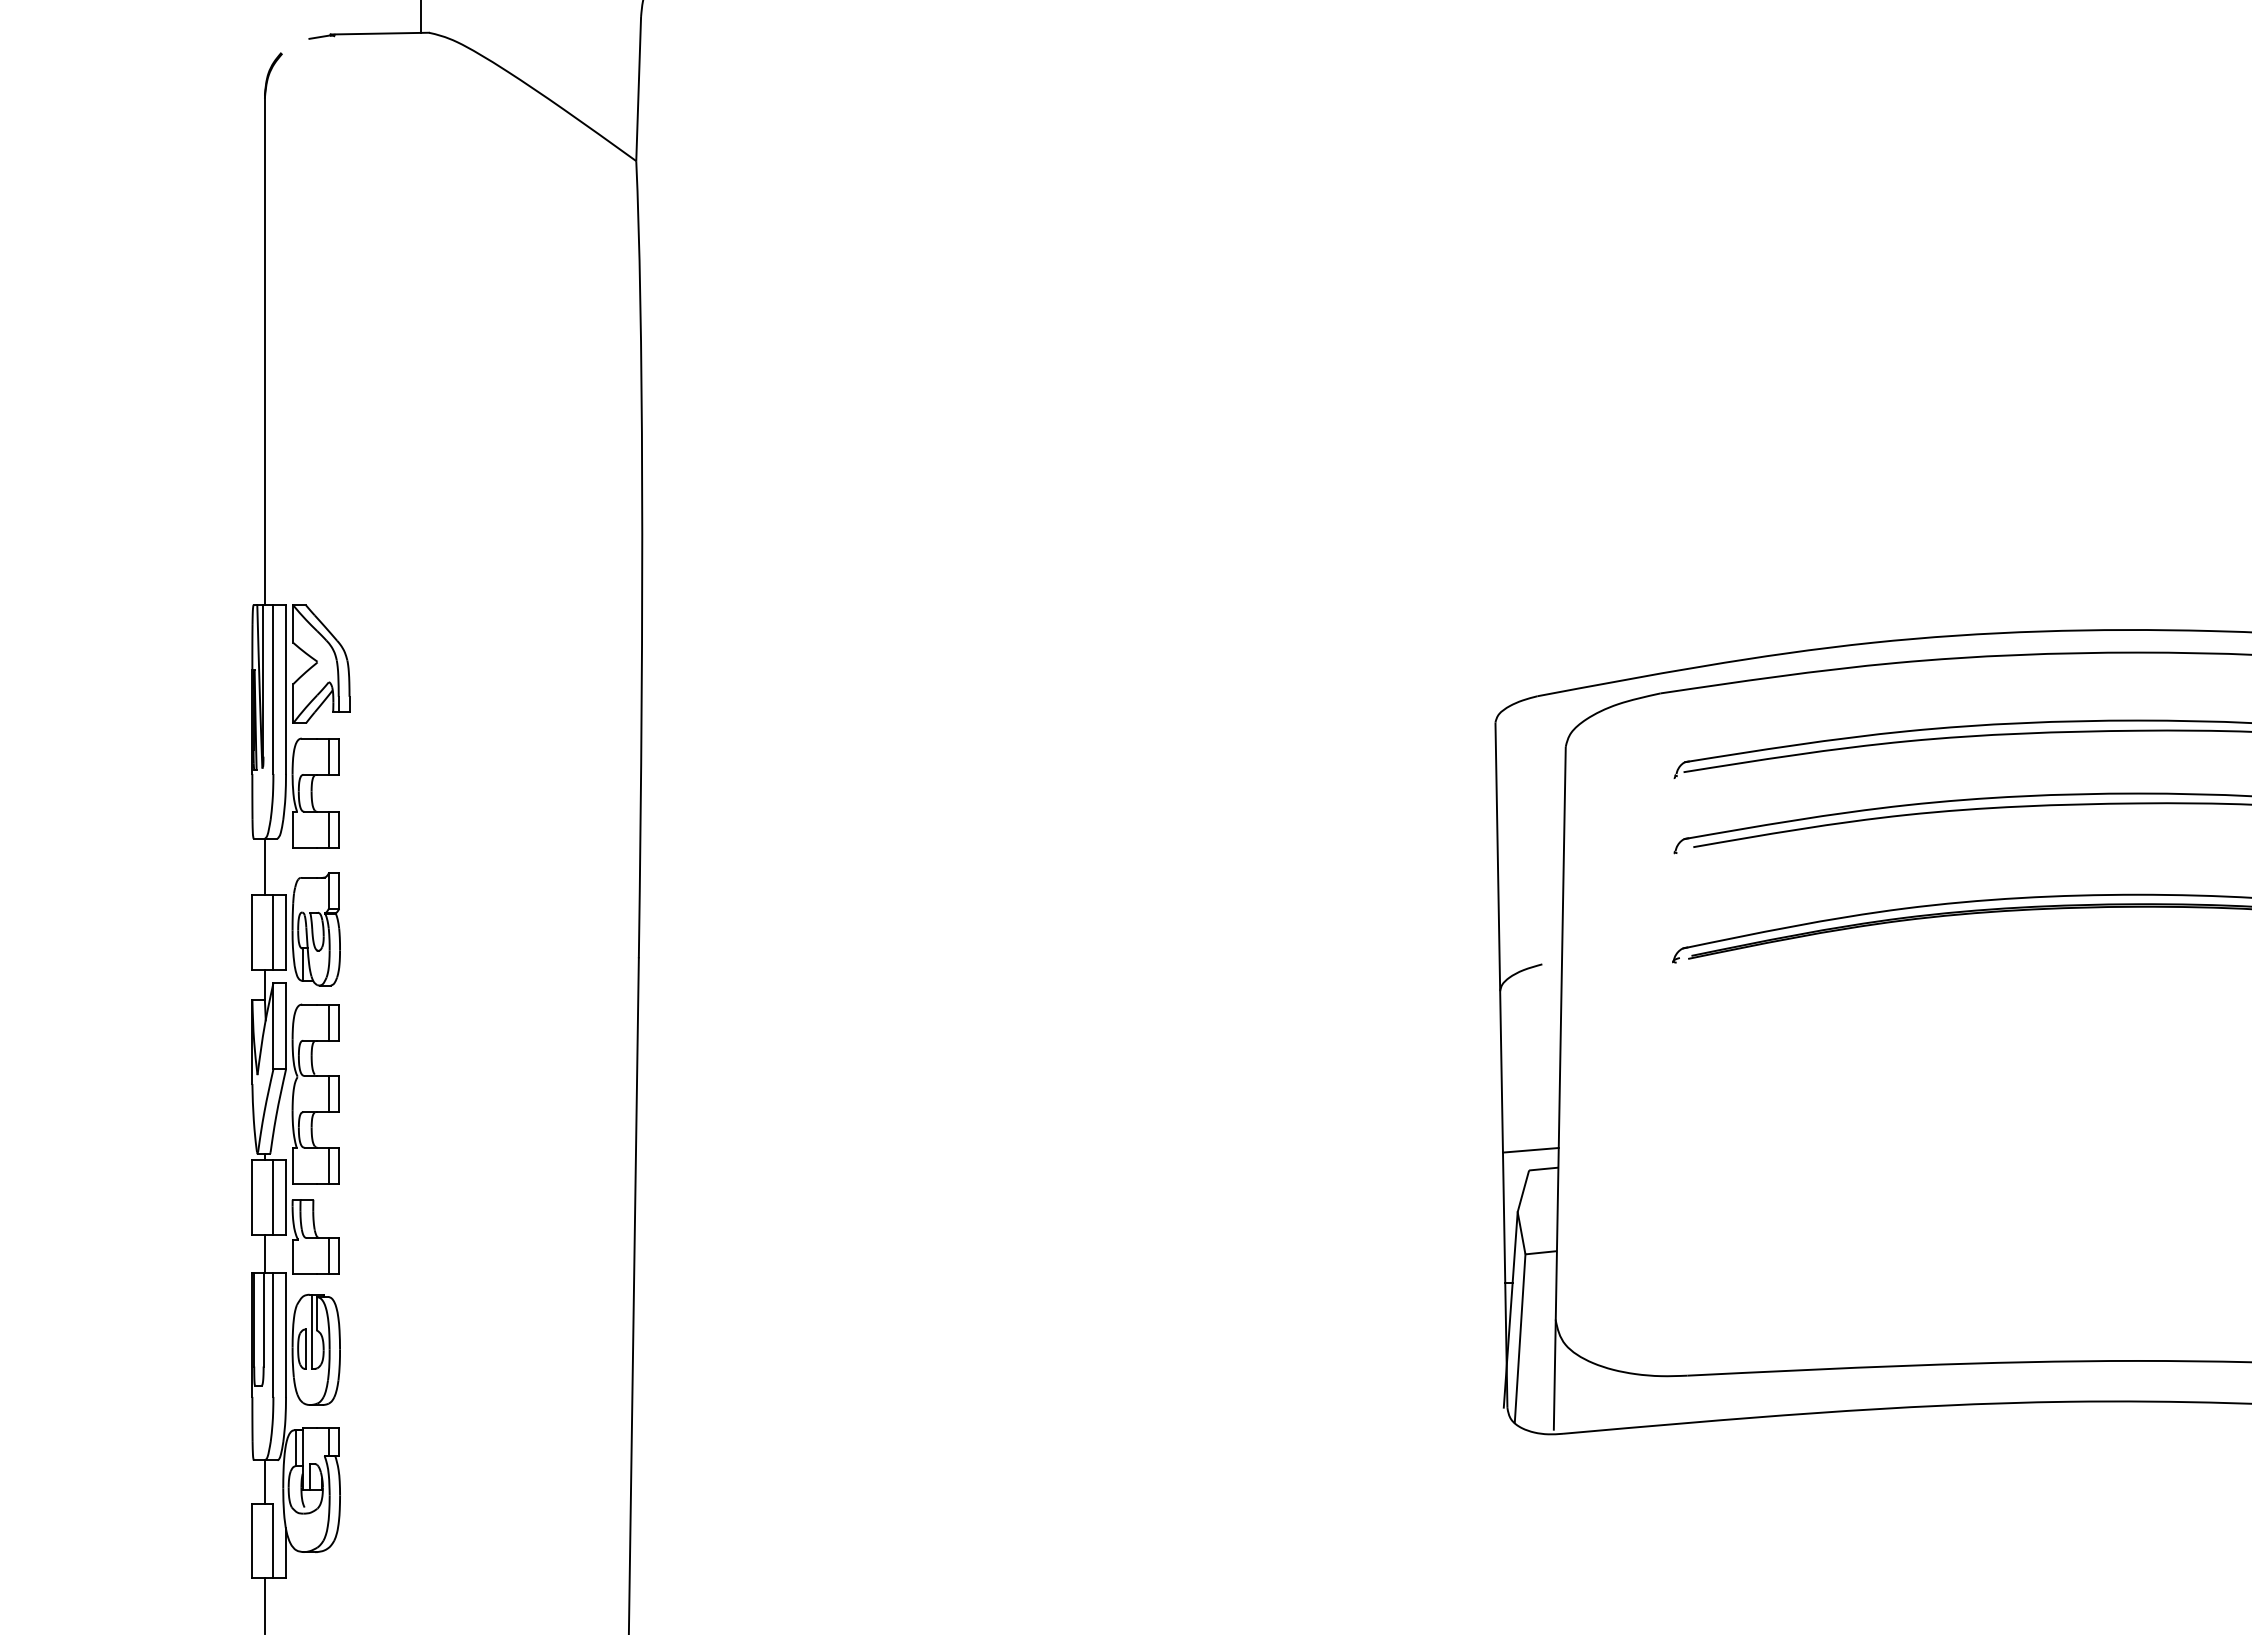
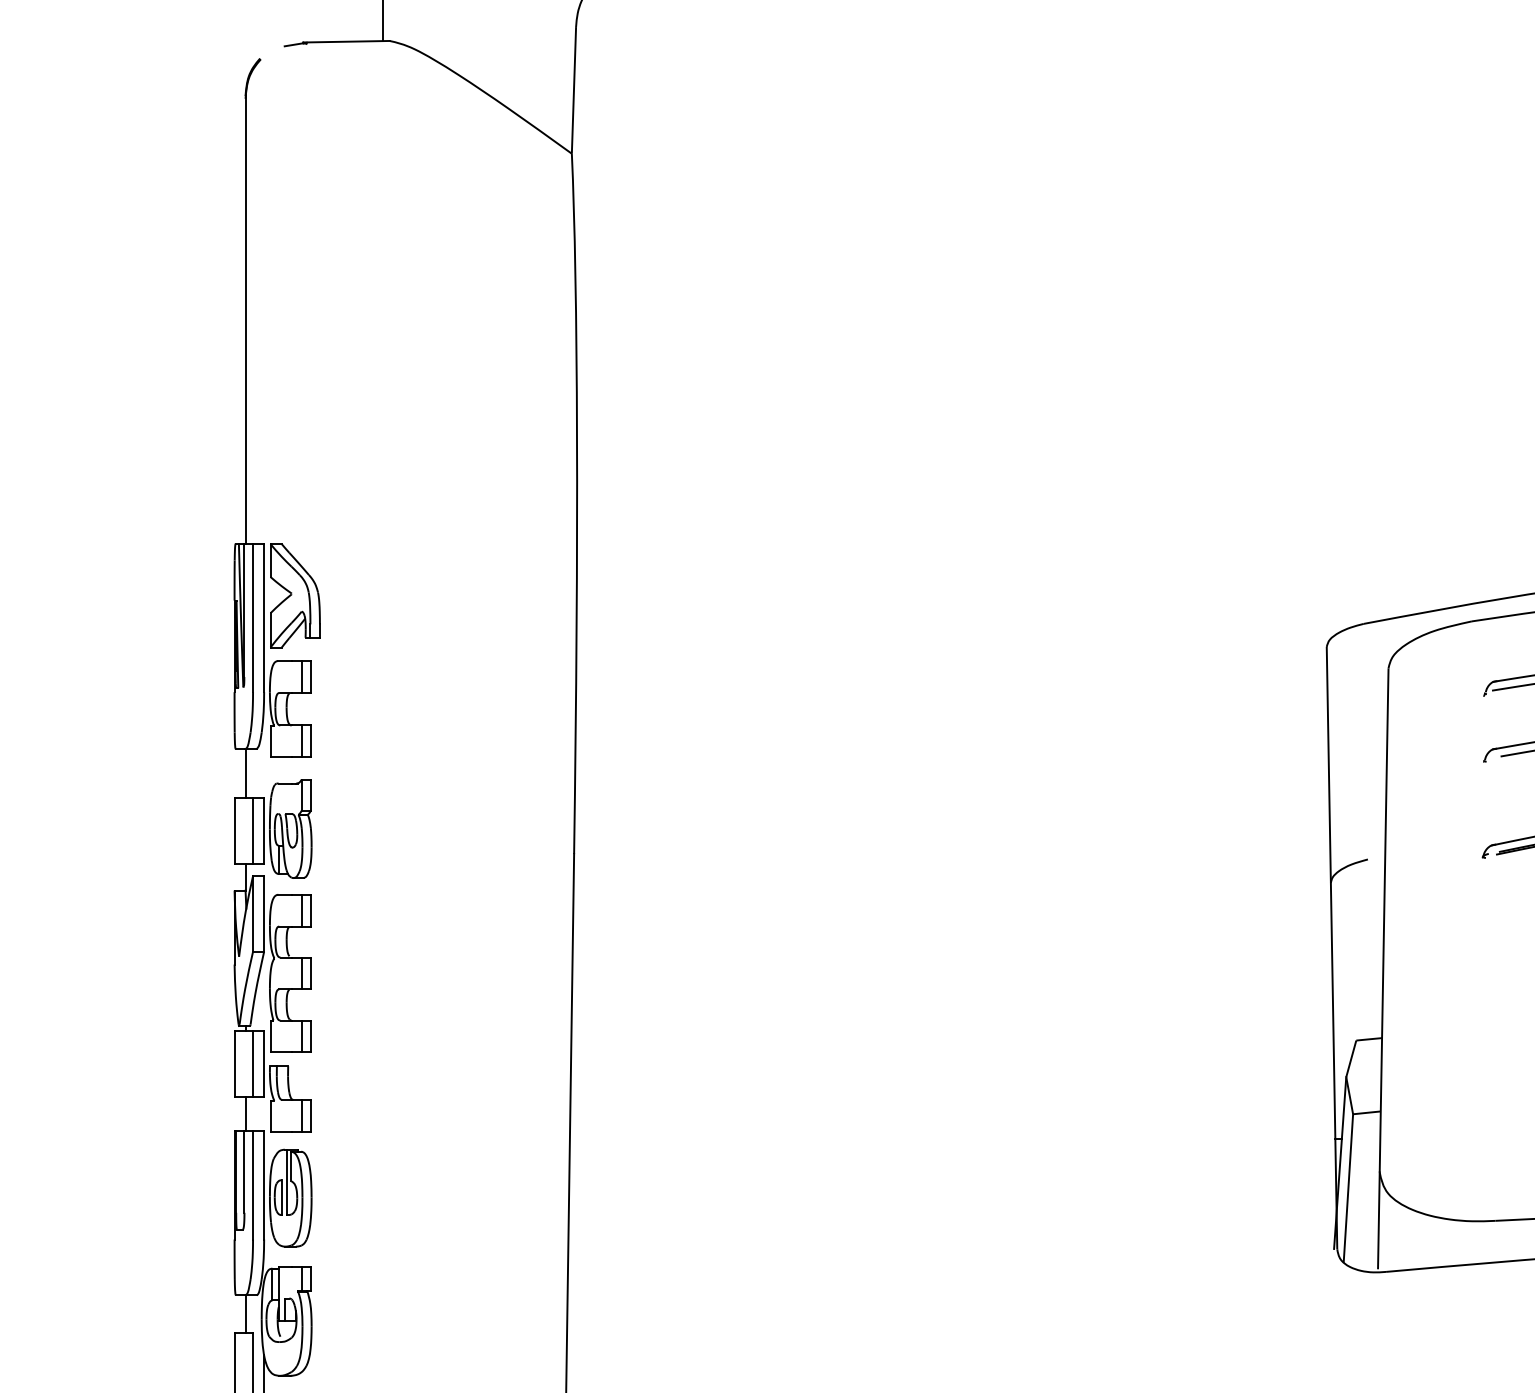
line: (1530, 1150) -> (1357, 1023), removed

